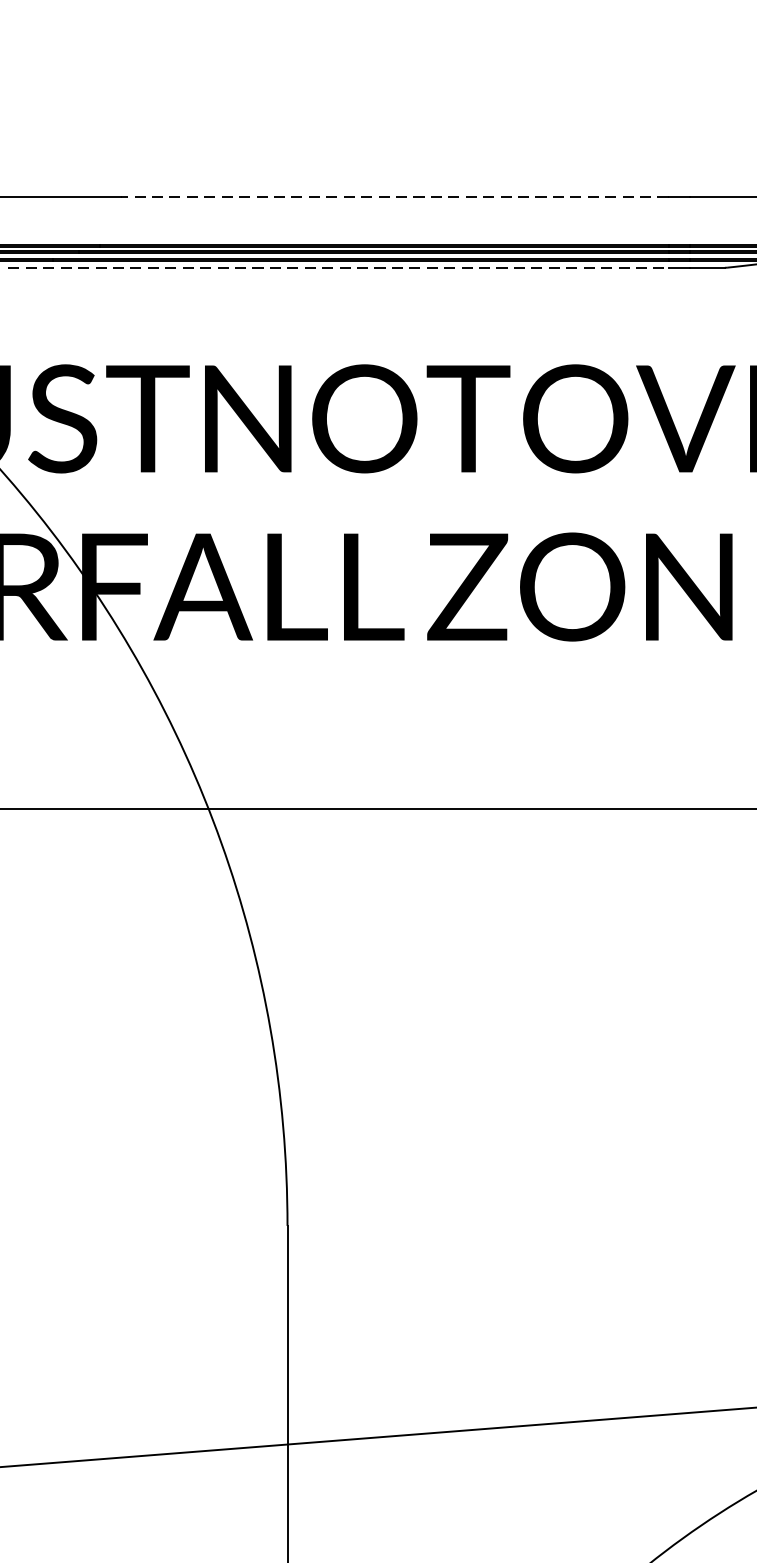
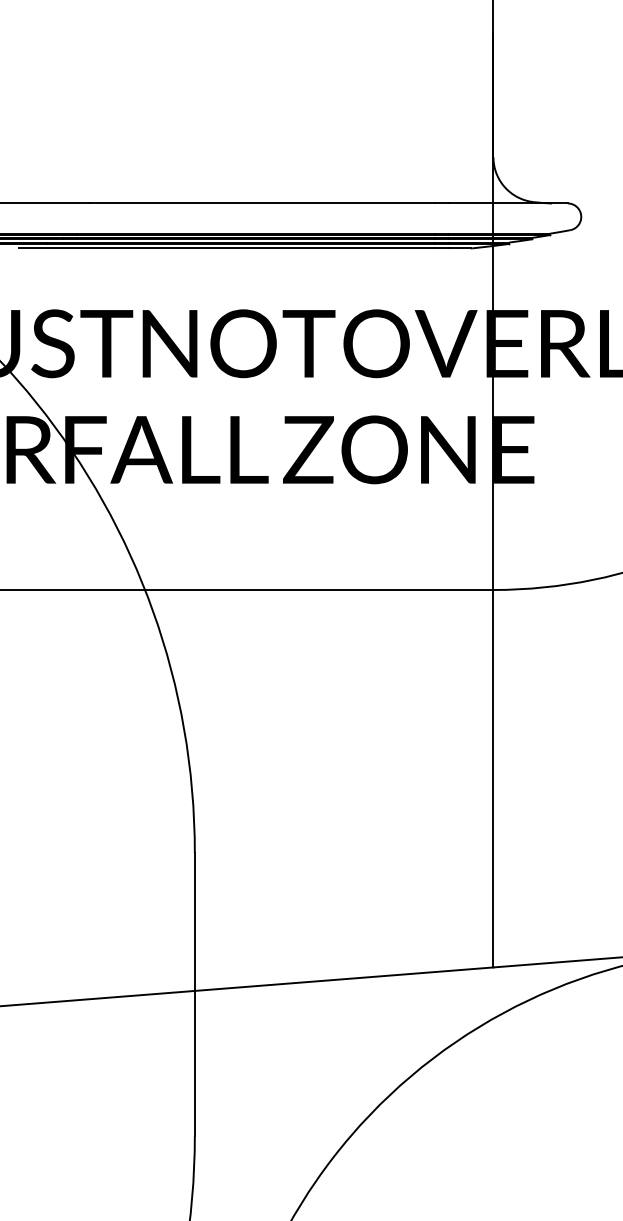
line: (394, 196) -> (262, 203), dashed -> solid
line: (339, 267) -> (227, 248), dashed -> solid

